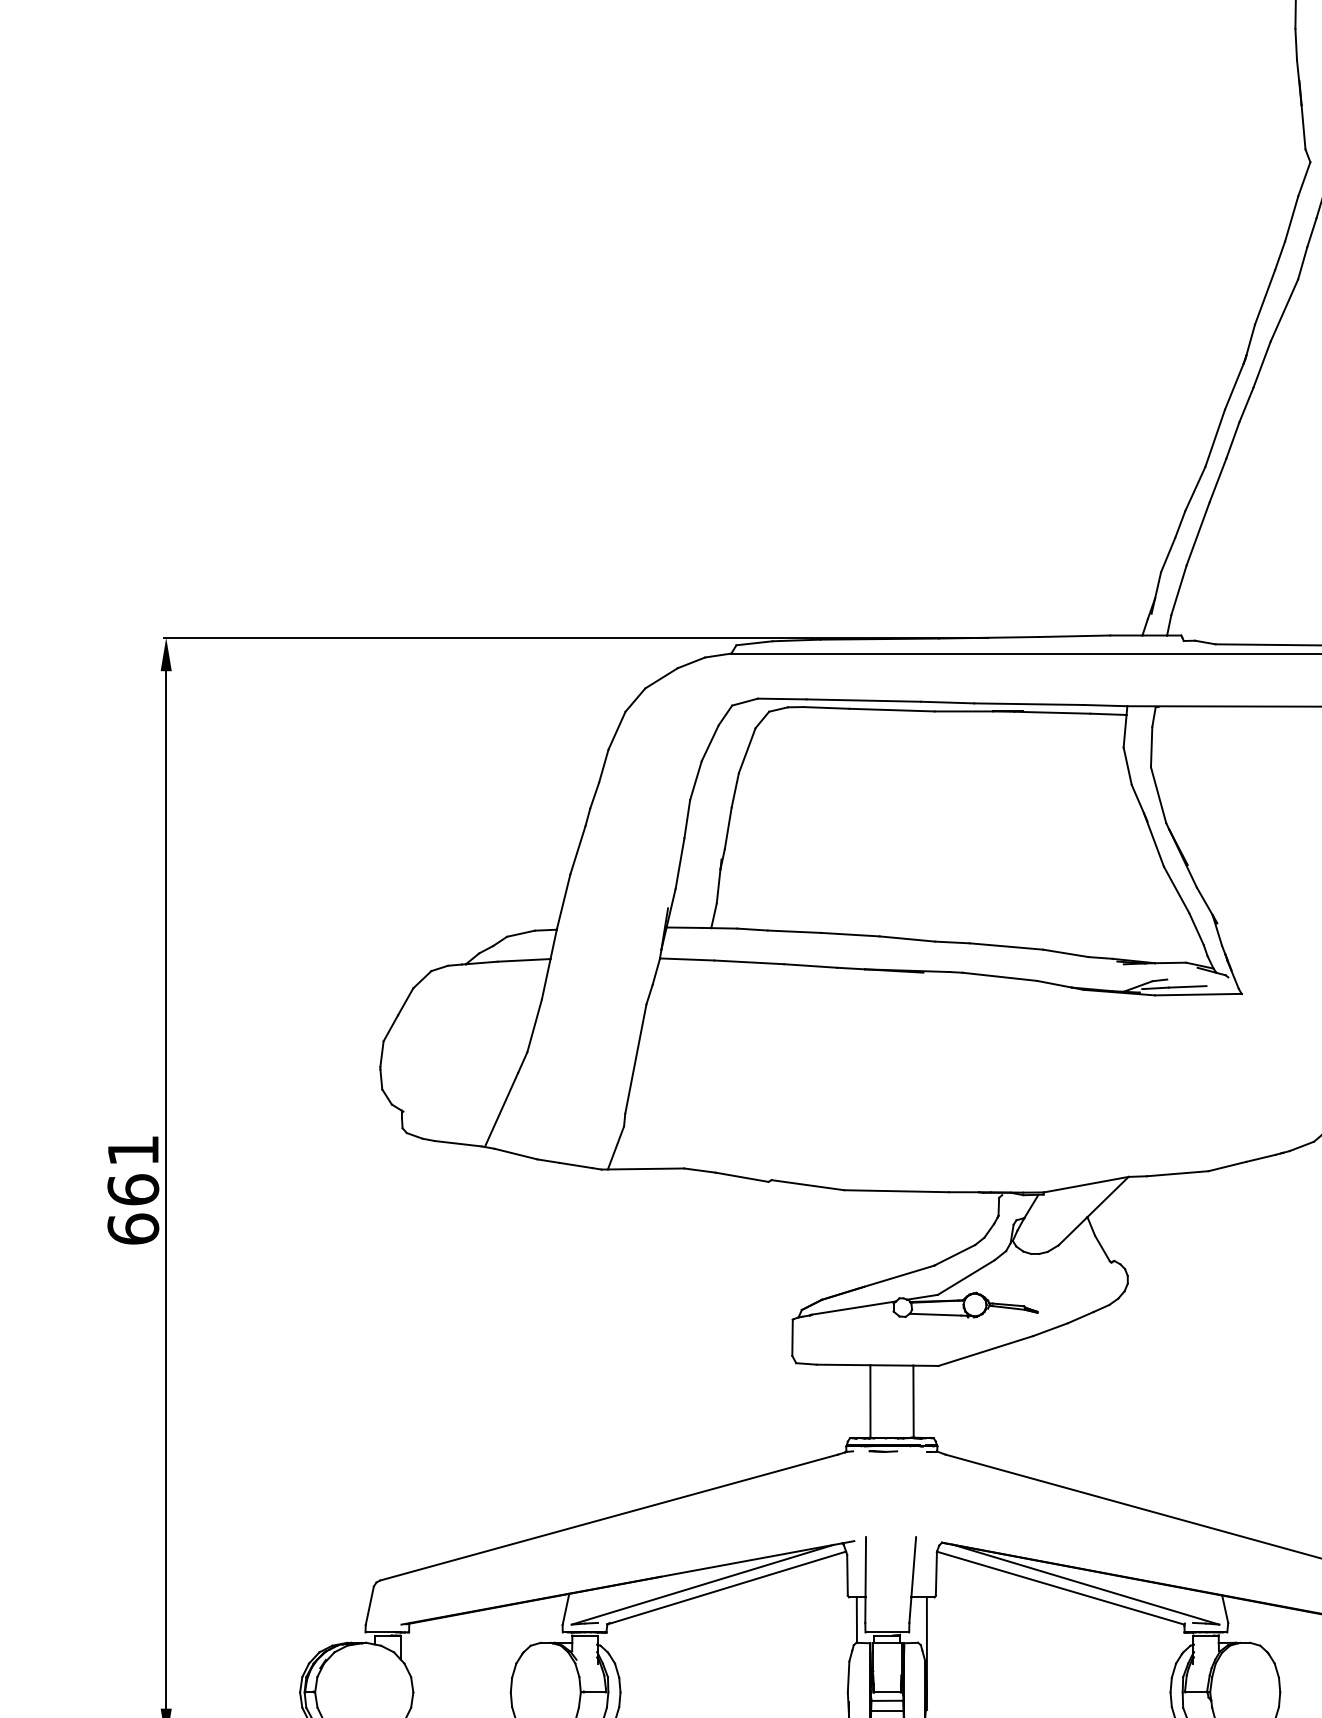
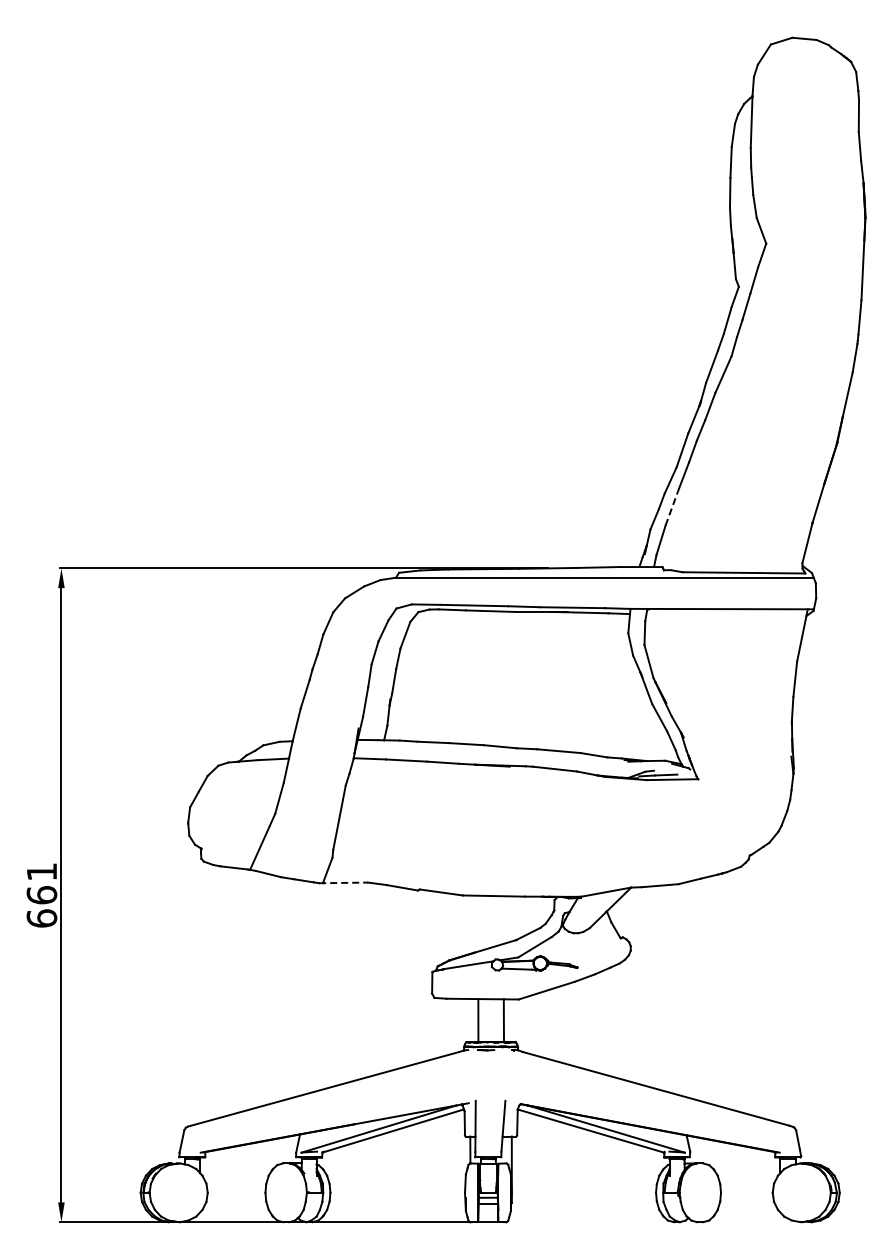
line: (1198, 533) -> (672, 506), solid -> dashed
line: (644, 1168) -> (344, 882), solid -> dashed

